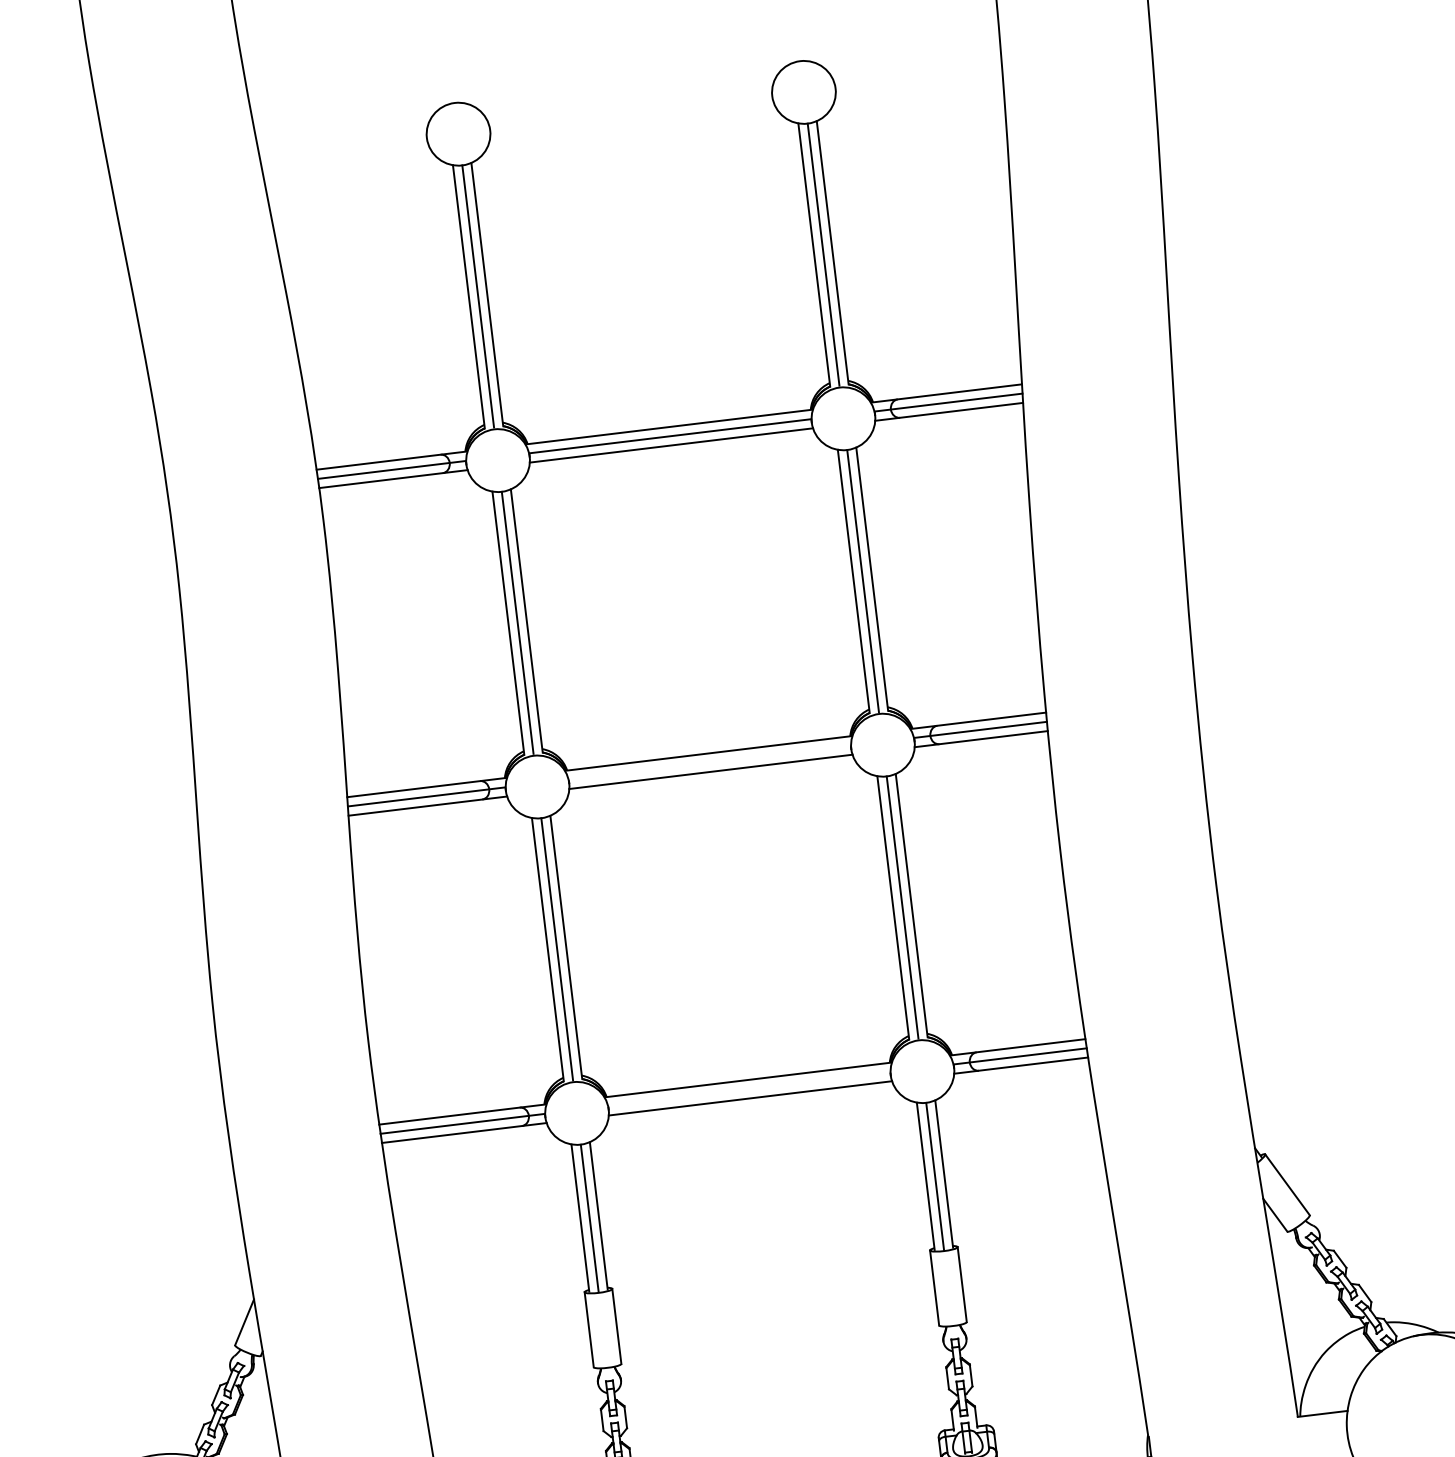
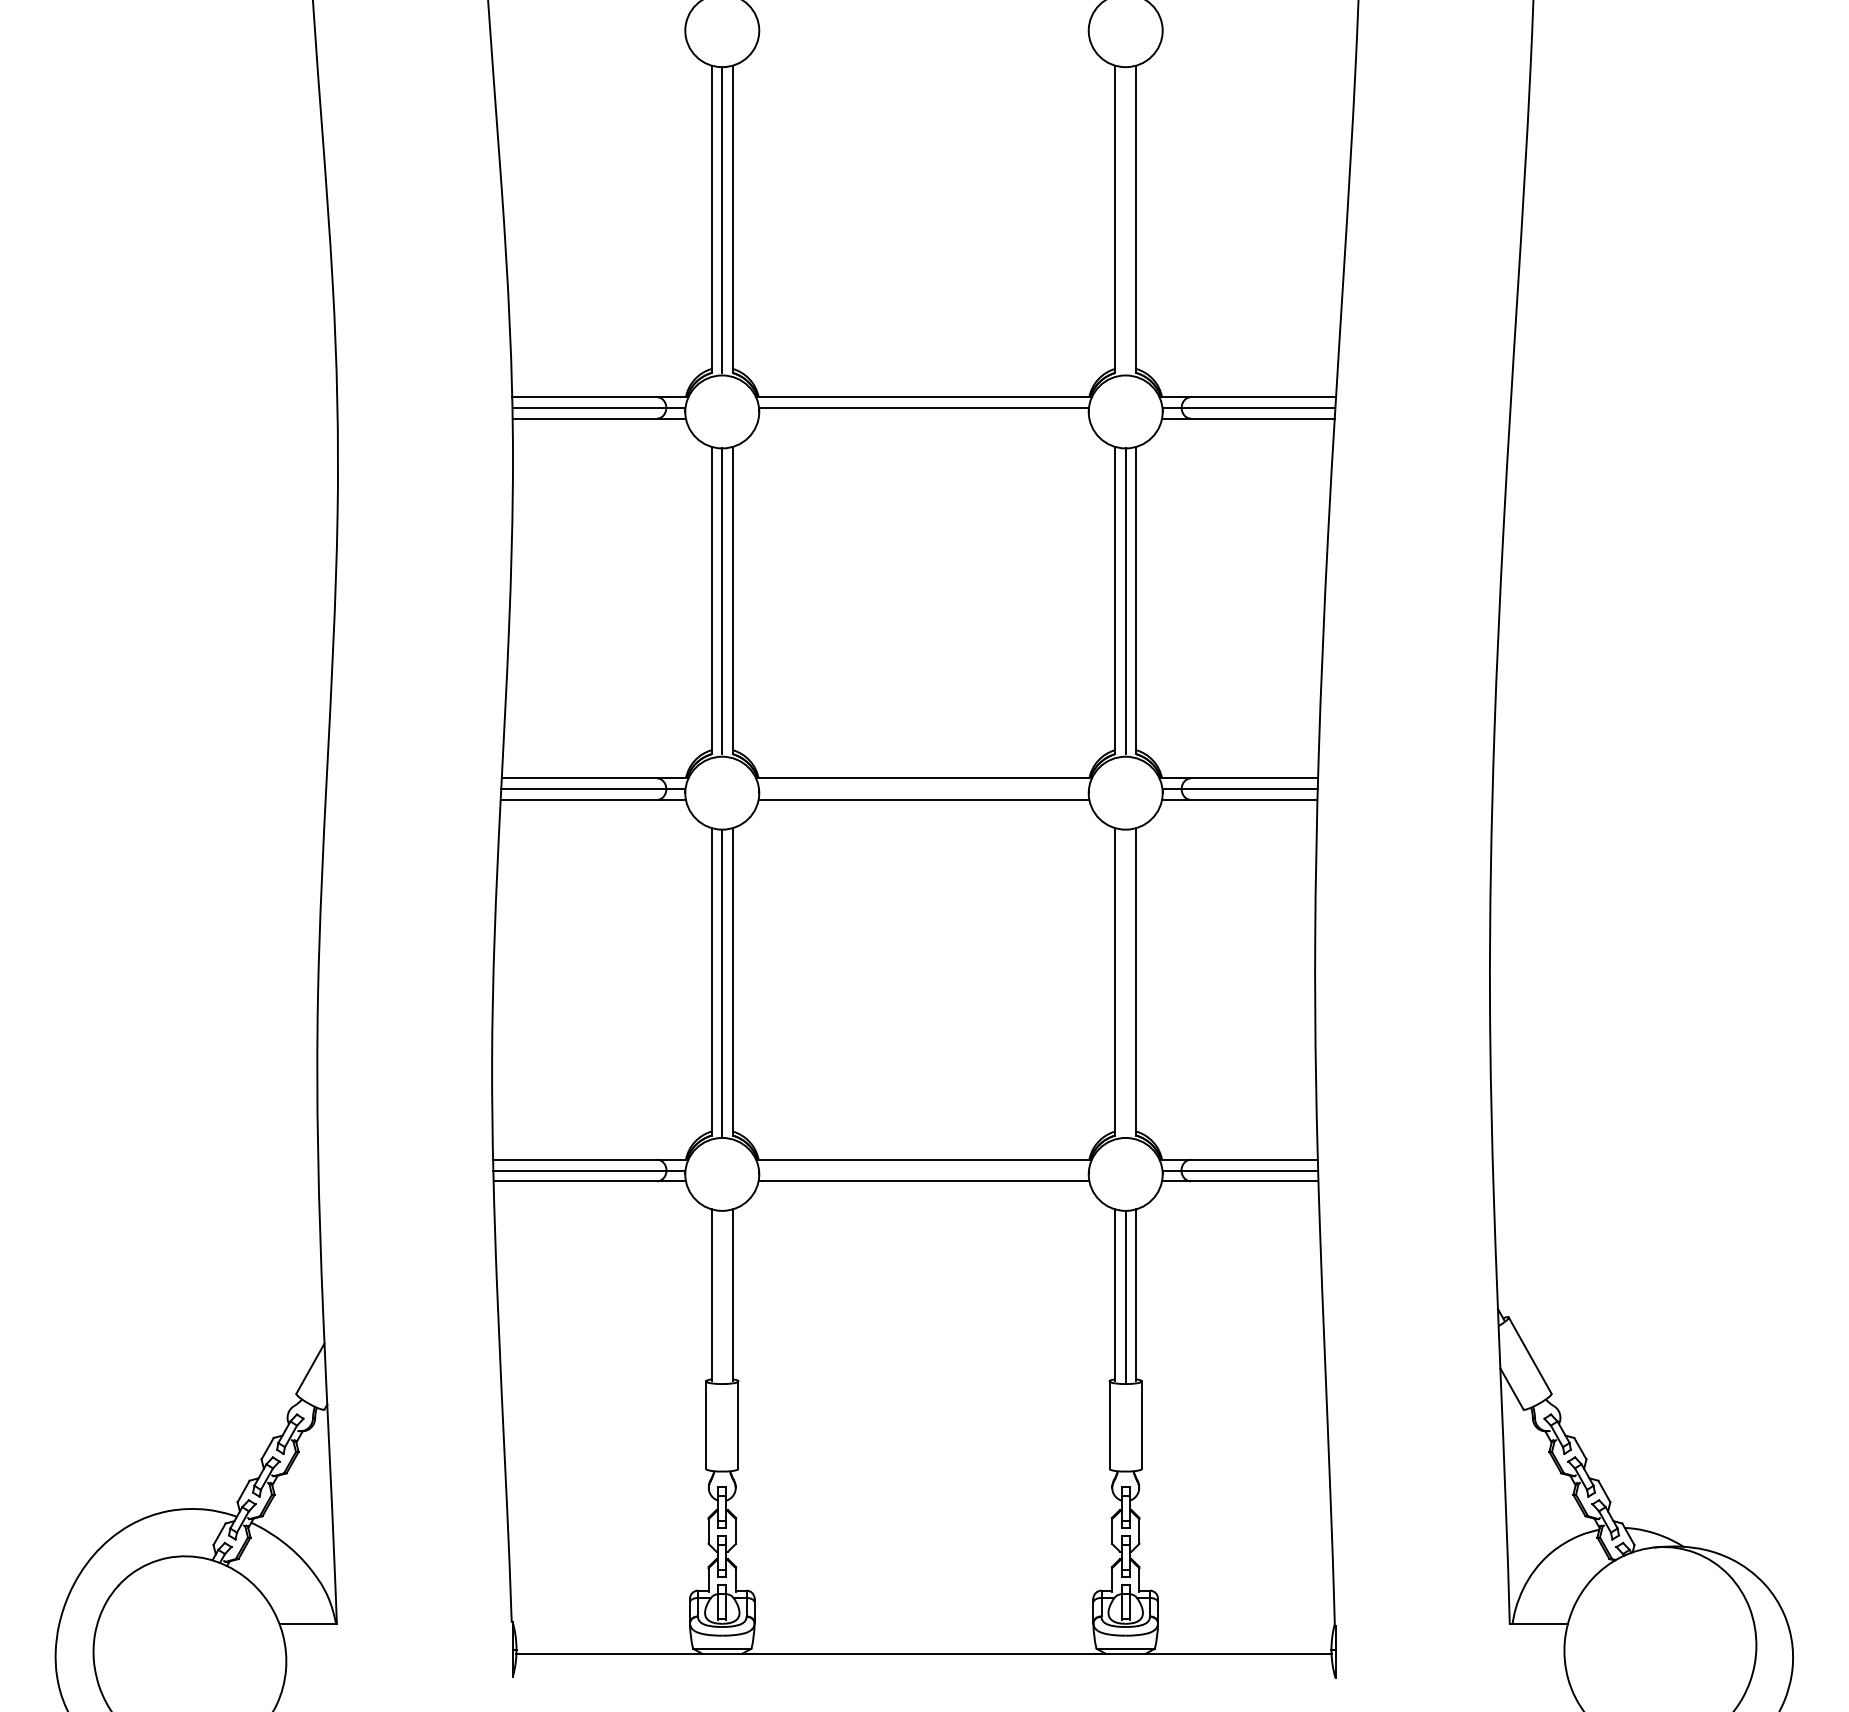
line: (823, 254) -> (1125, 220), removed
line: (670, 445) -> (923, 418), removed
line: (902, 907) -> (1125, 982), removed
line: (589, 1218) -> (722, 1297), removed

